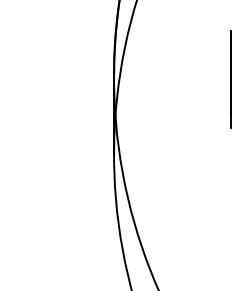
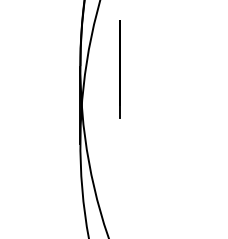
line: (230, 79) -> (119, 69), moved

